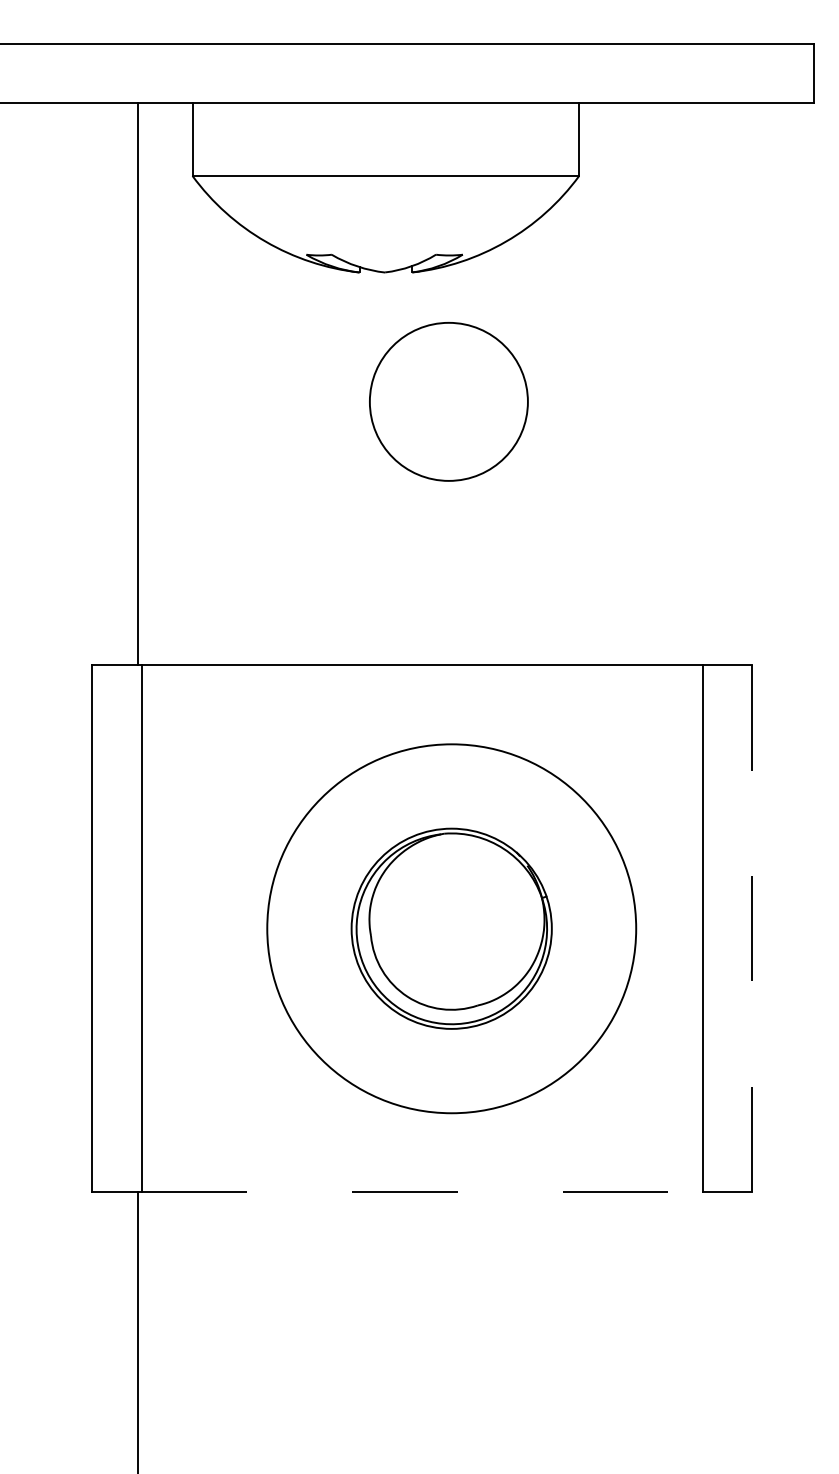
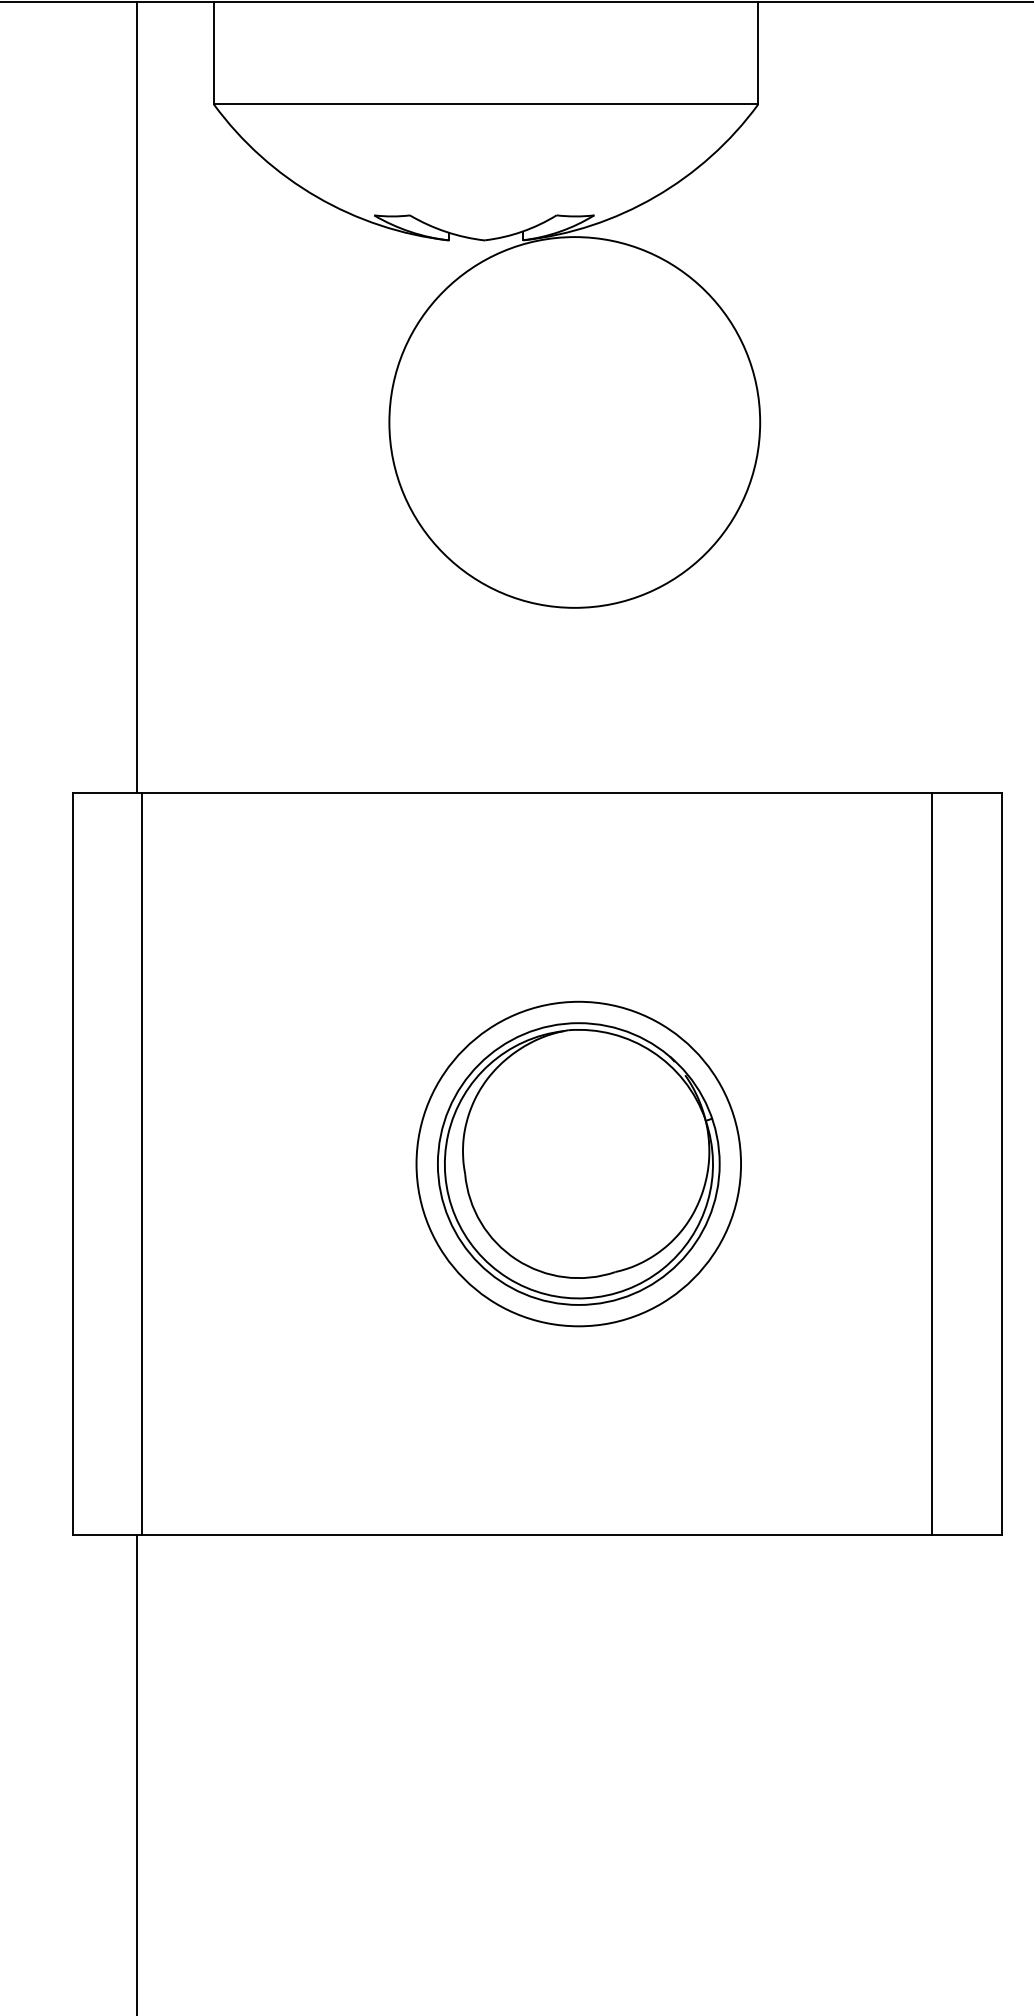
circle: (448, 401) -> (574, 421), size x1.67
circle: (451, 928) -> (578, 1163), size x0.62
line: (752, 929) -> (1002, 1165), dashed -> solid
line: (422, 1192) -> (537, 1535), dashed -> solid

